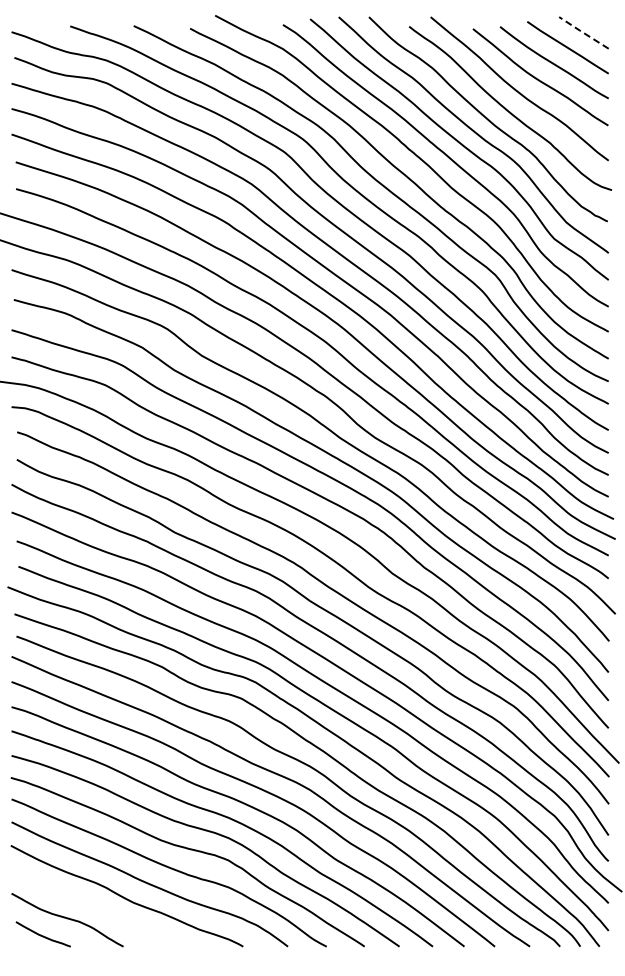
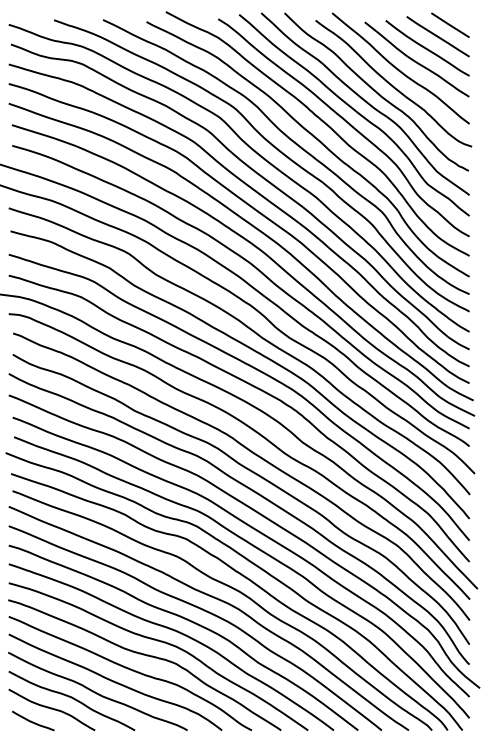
line: (583, 32) -> (450, 24), dashed -> solid
curve: (95, 906) -> (73, 699), added

